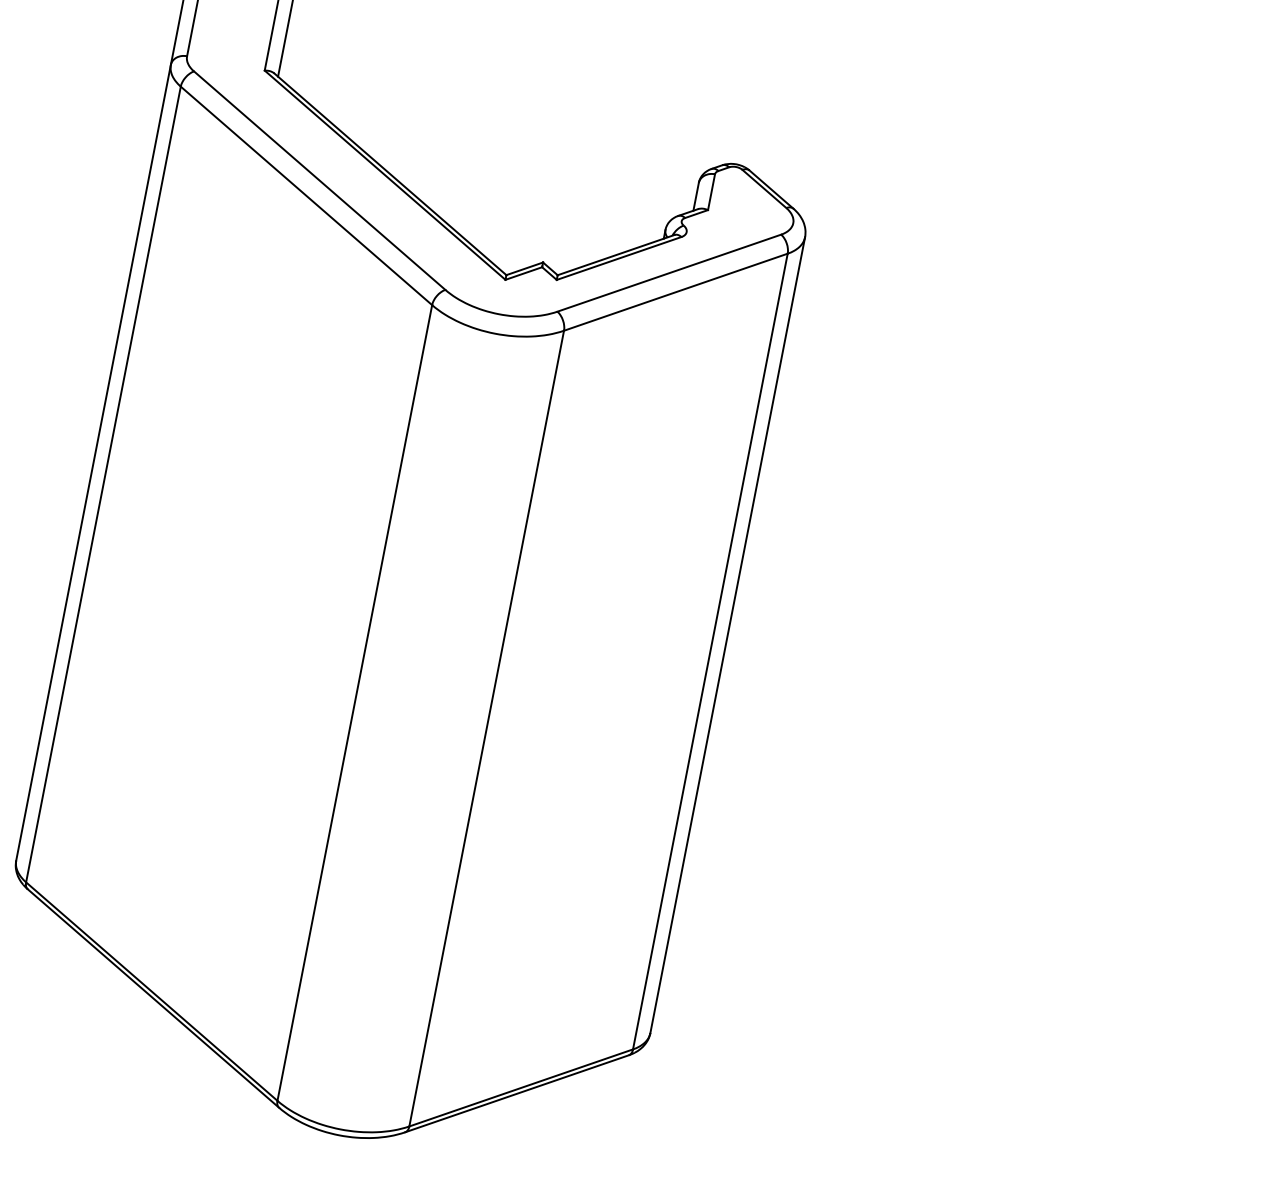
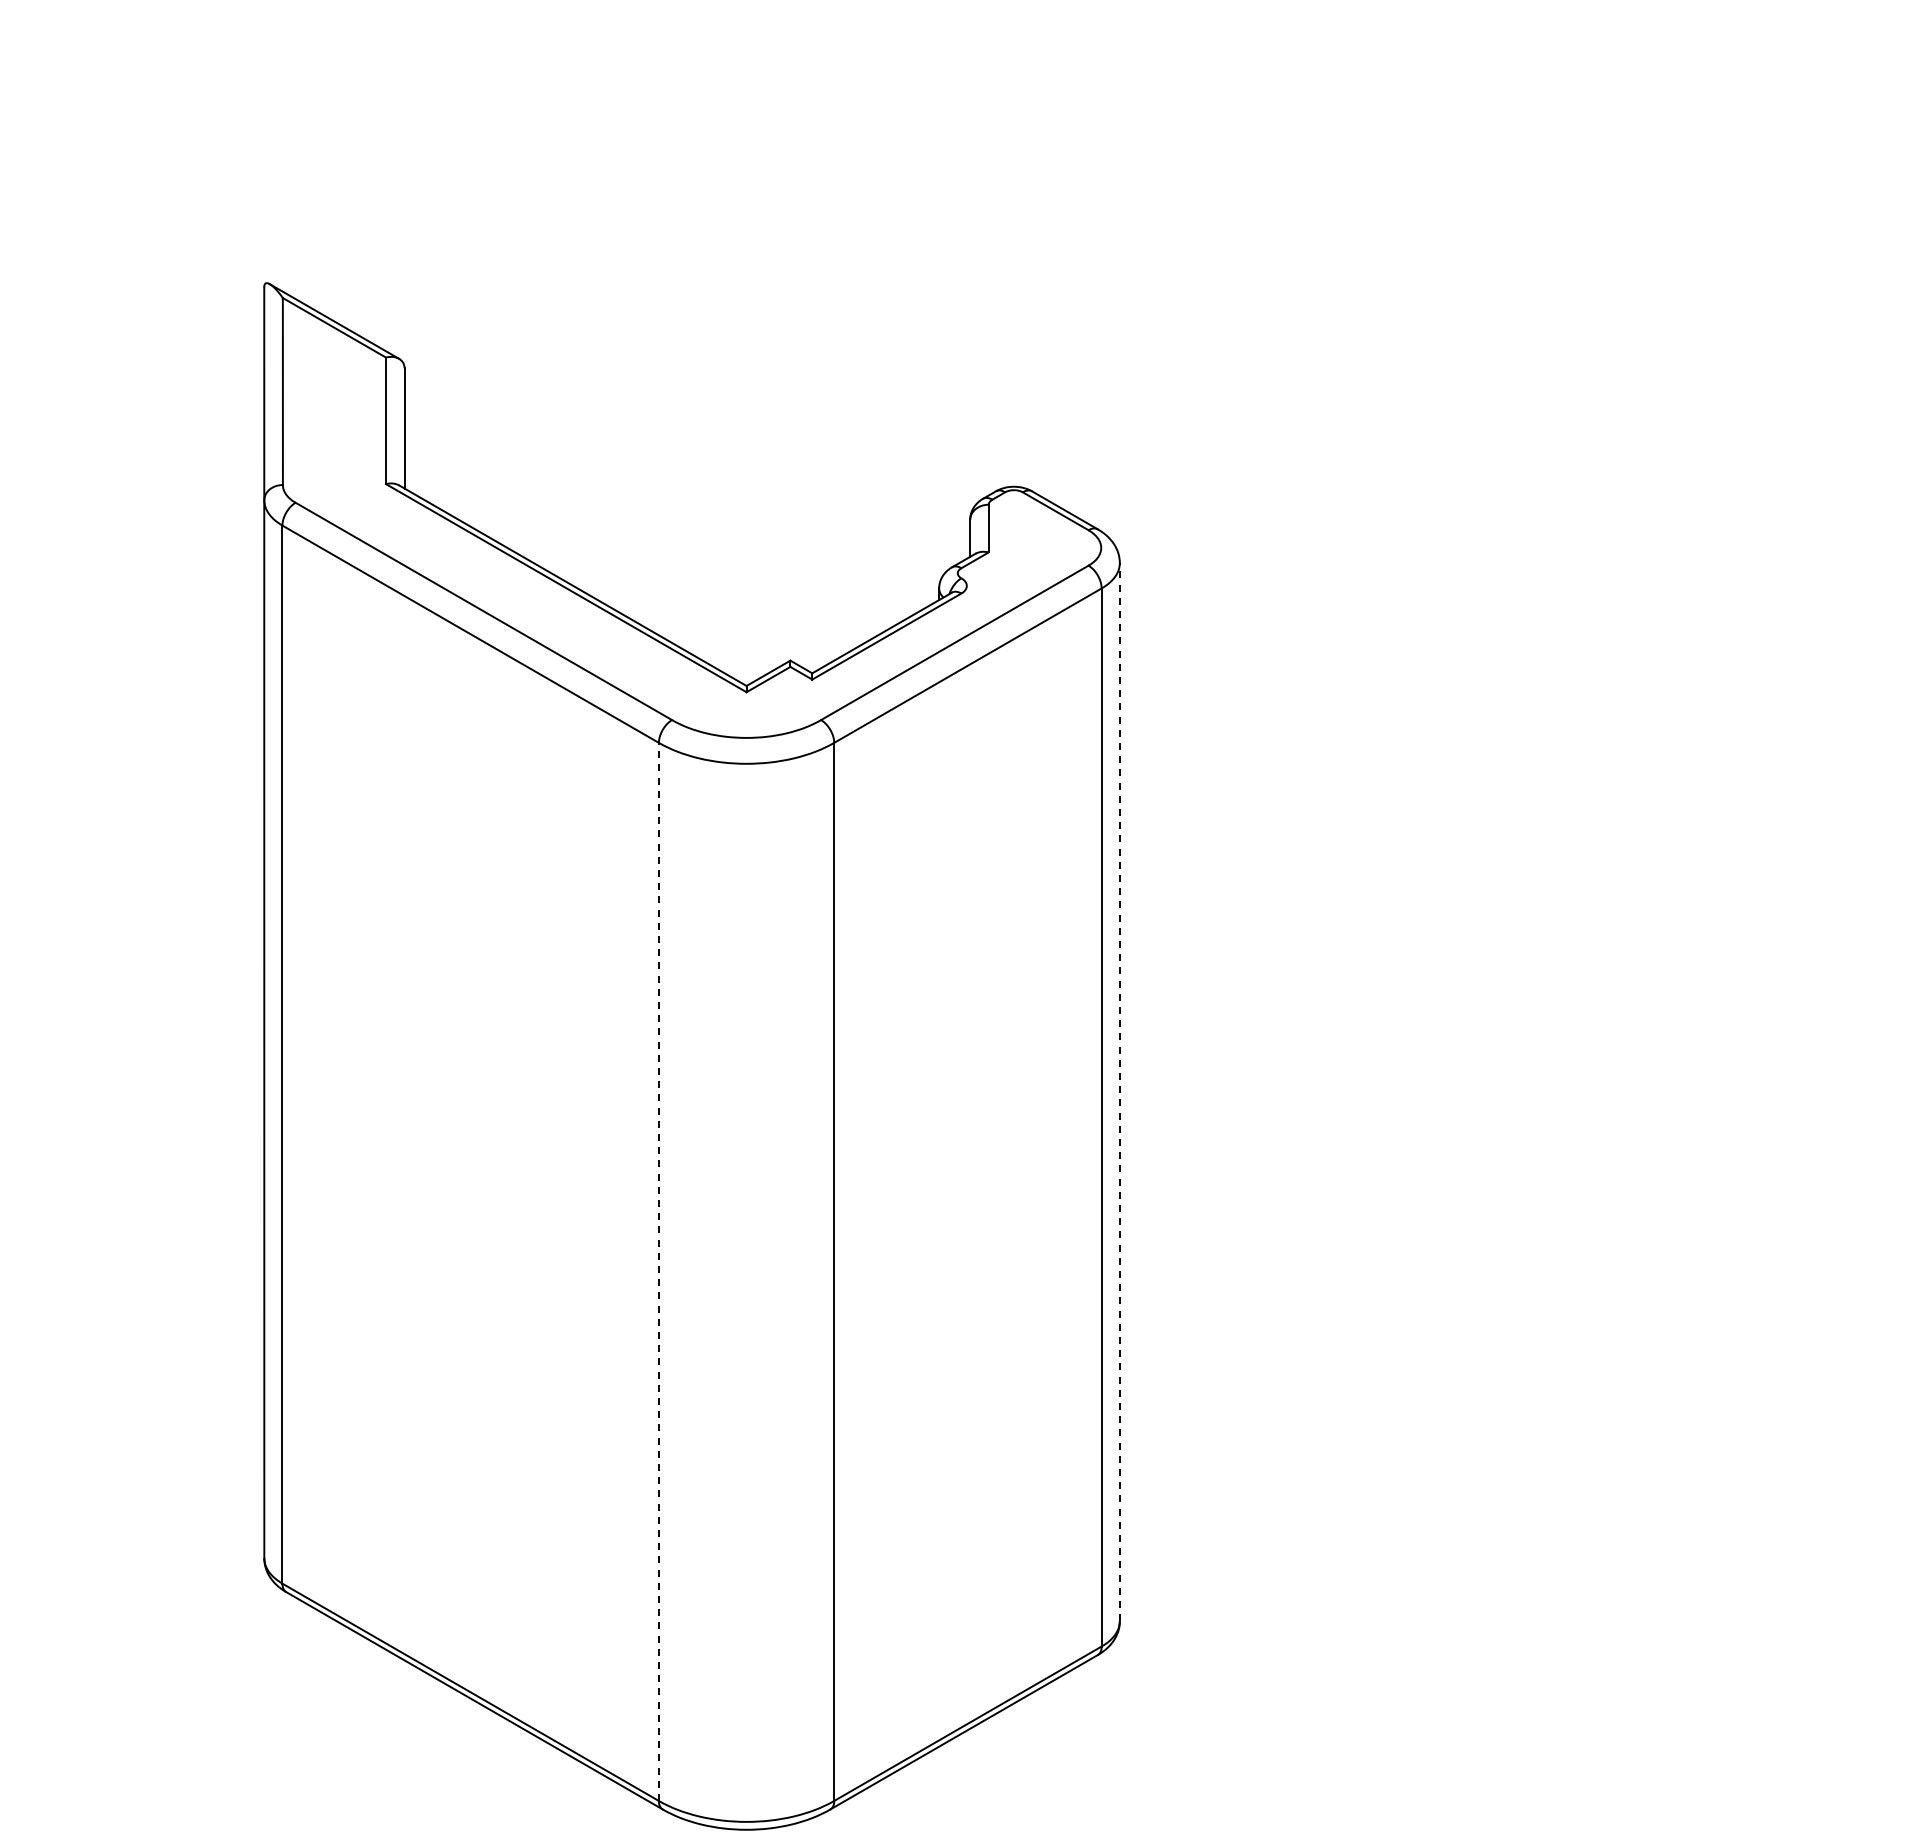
line: (727, 634) -> (1119, 1091), solid -> dashed
line: (354, 702) -> (658, 1271), solid -> dashed

